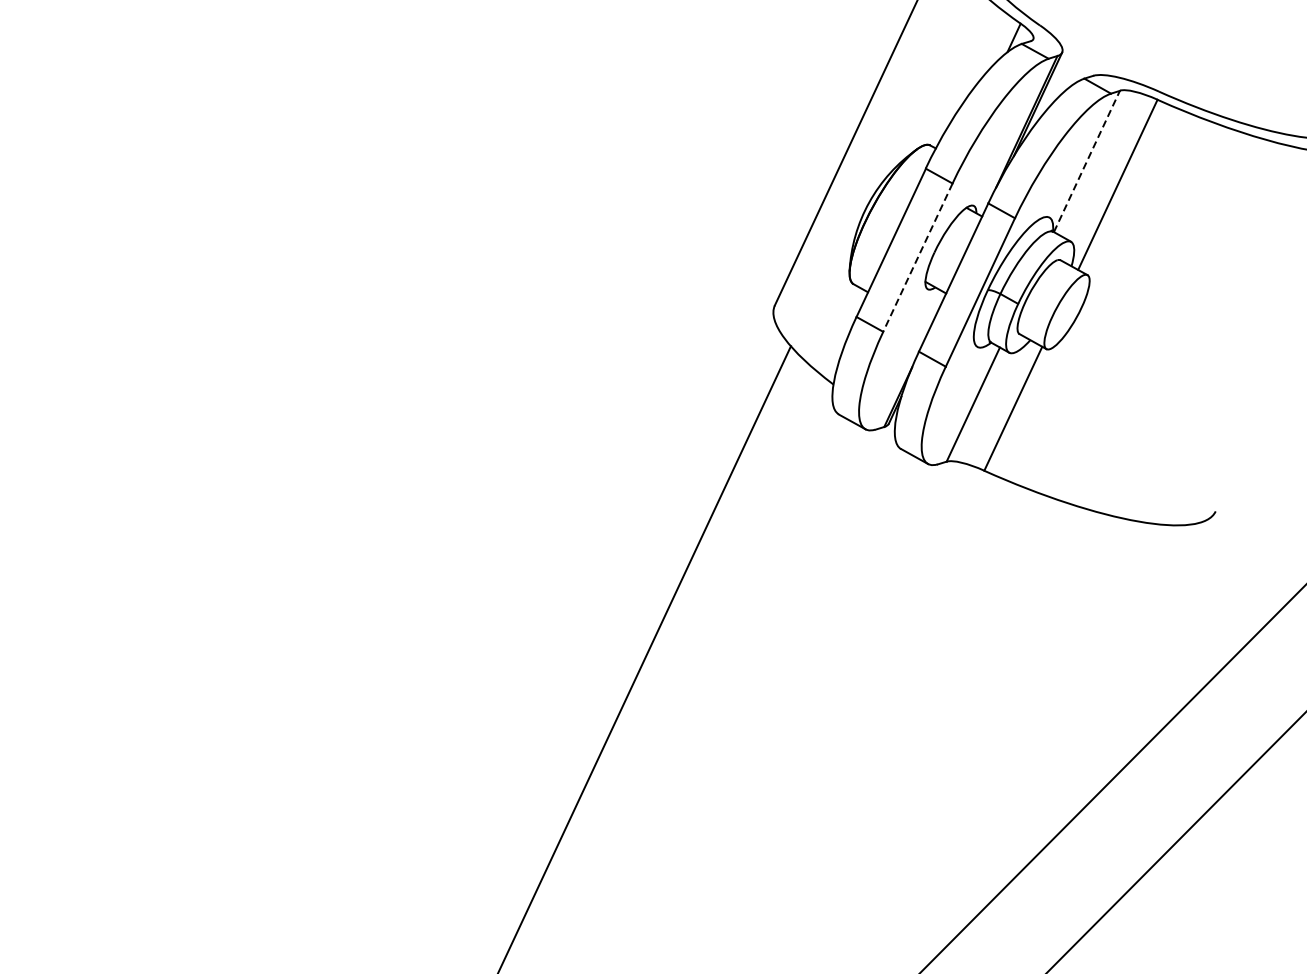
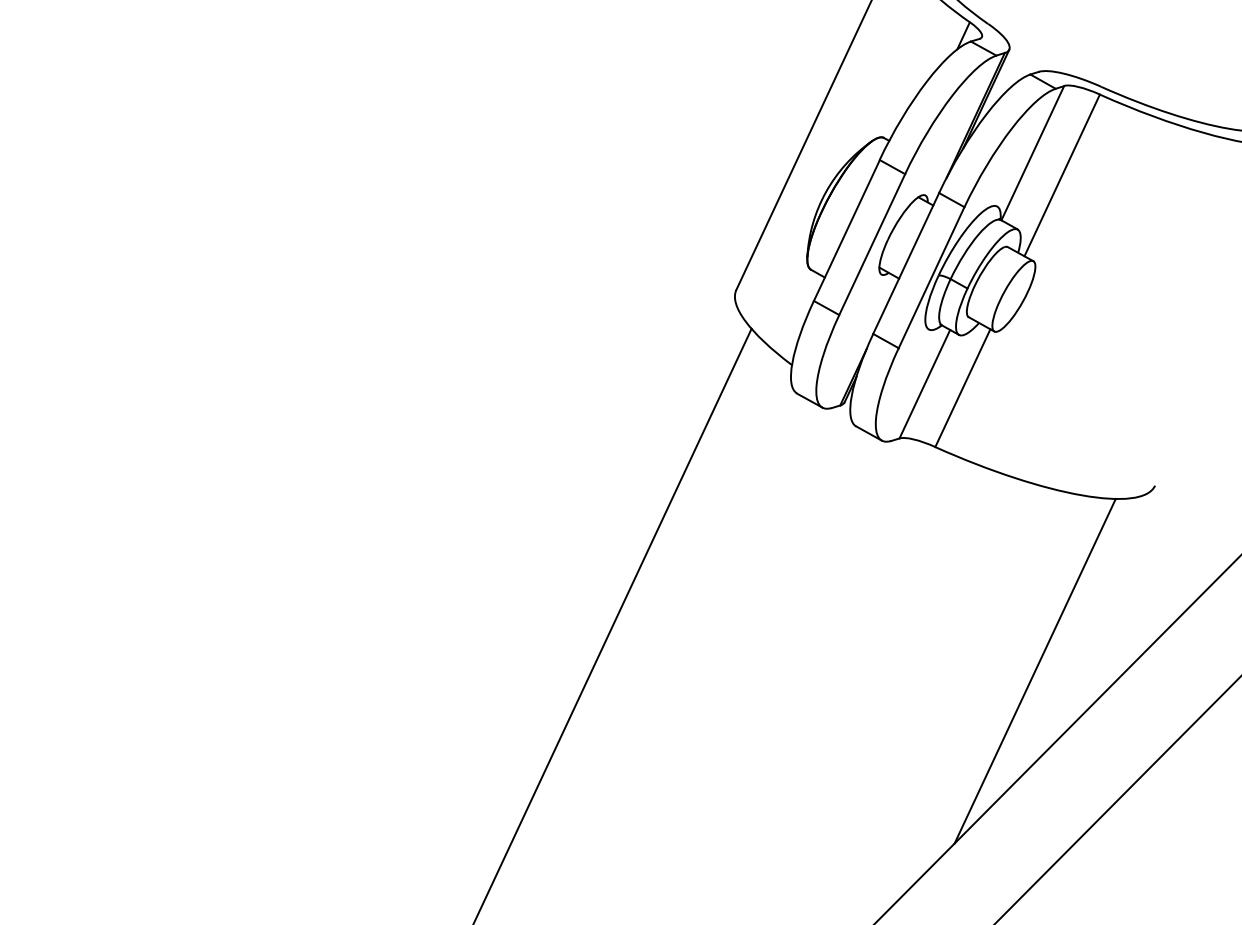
line: (1087, 160) -> (1033, 152), dashed -> solid
line: (918, 257) -> (872, 244), dashed -> solid
line: (1088, 705) -> (1034, 670), added

